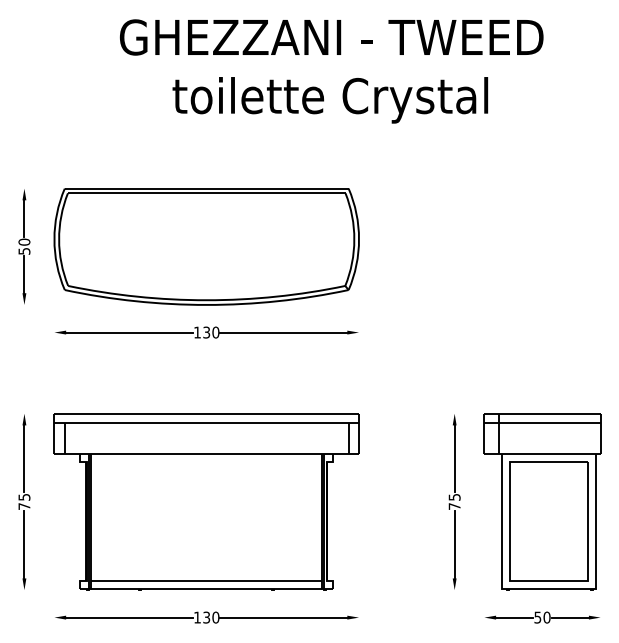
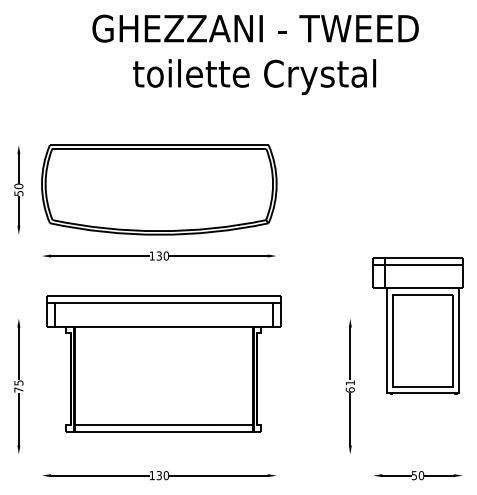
part: (206, 501) -> (163, 363), moved
text: (454, 501) -> (350, 386), 75 -> 61
part: (542, 501) -> (418, 325), moved

